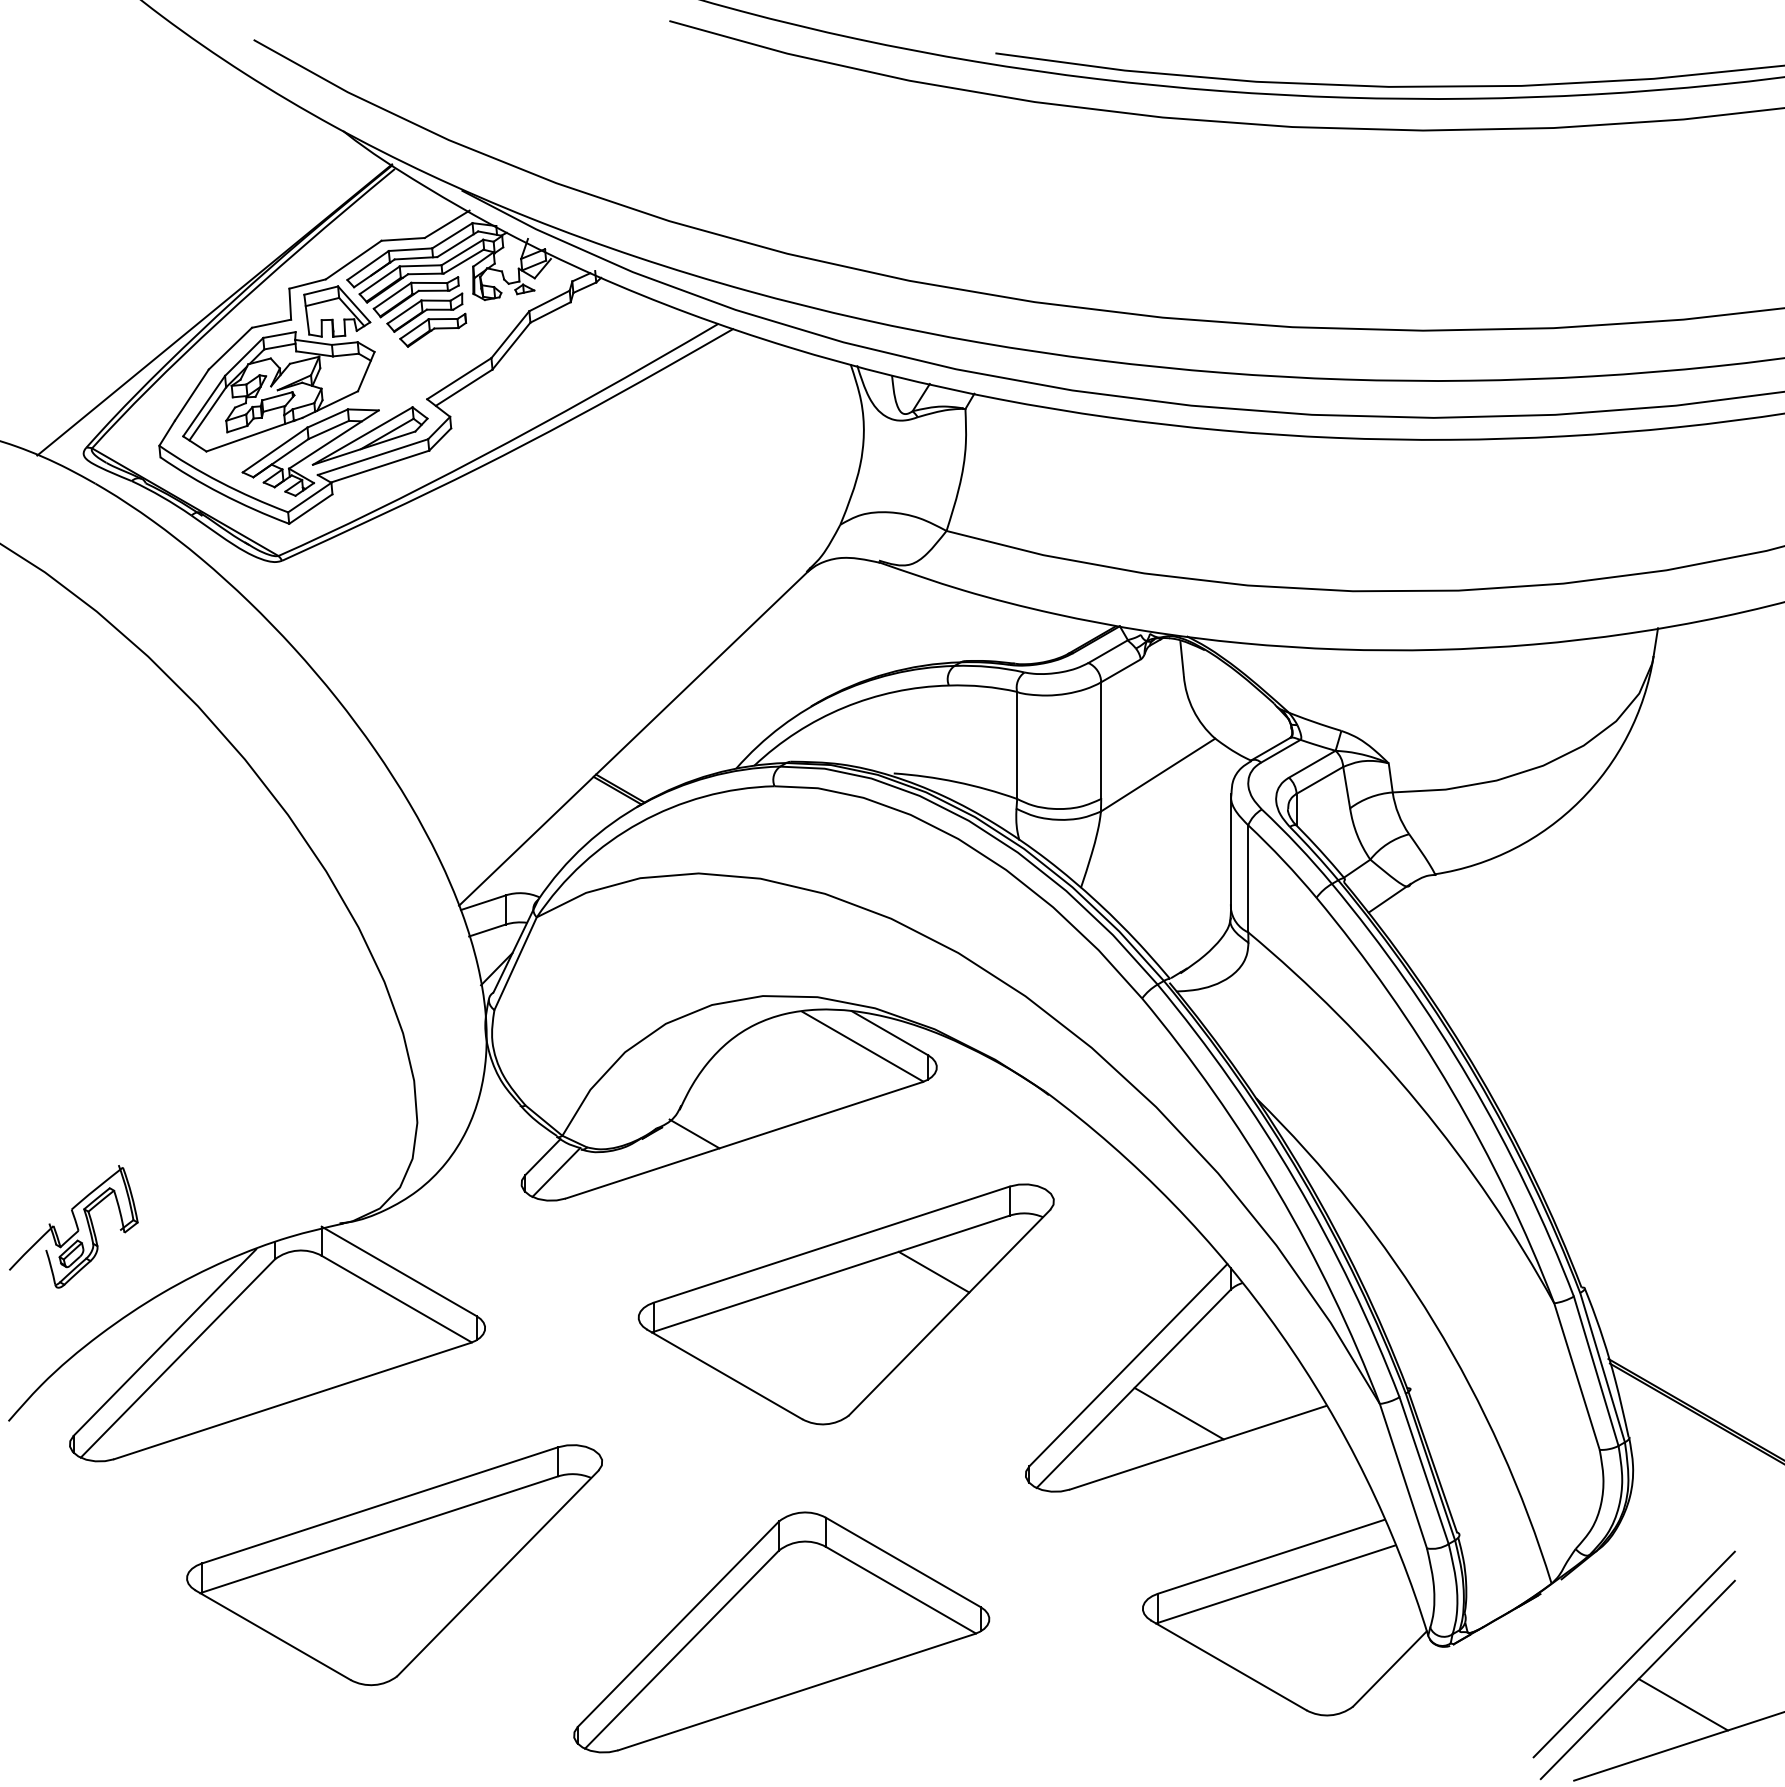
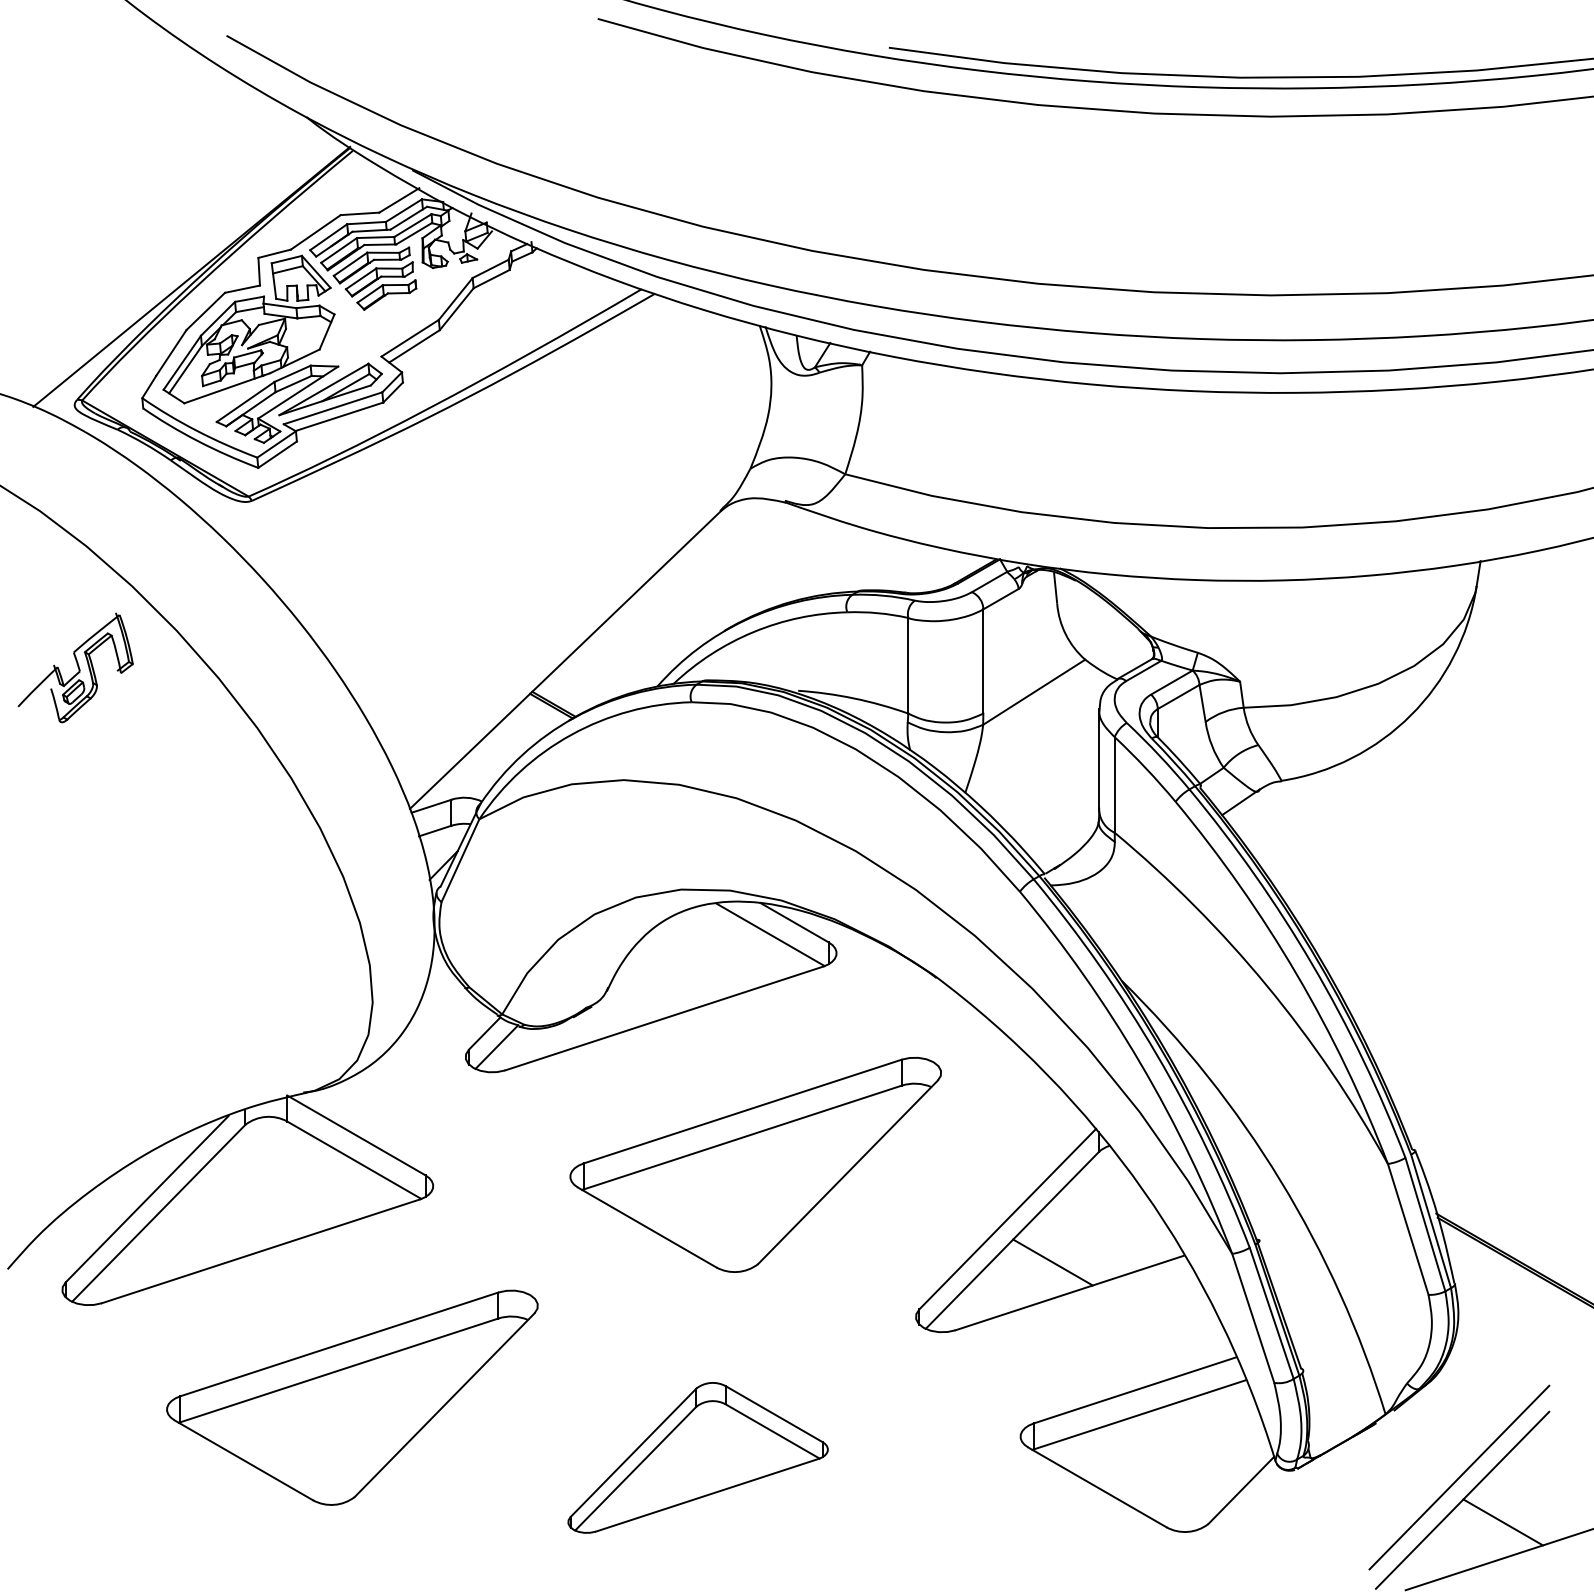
line: (694, 1133) -> (620, 1012), removed
part: (73, 1226) -> (75, 667), moved
line: (933, 1271) -> (833, 1135), removed
part: (781, 1632) -> (697, 1457), size x0.7

